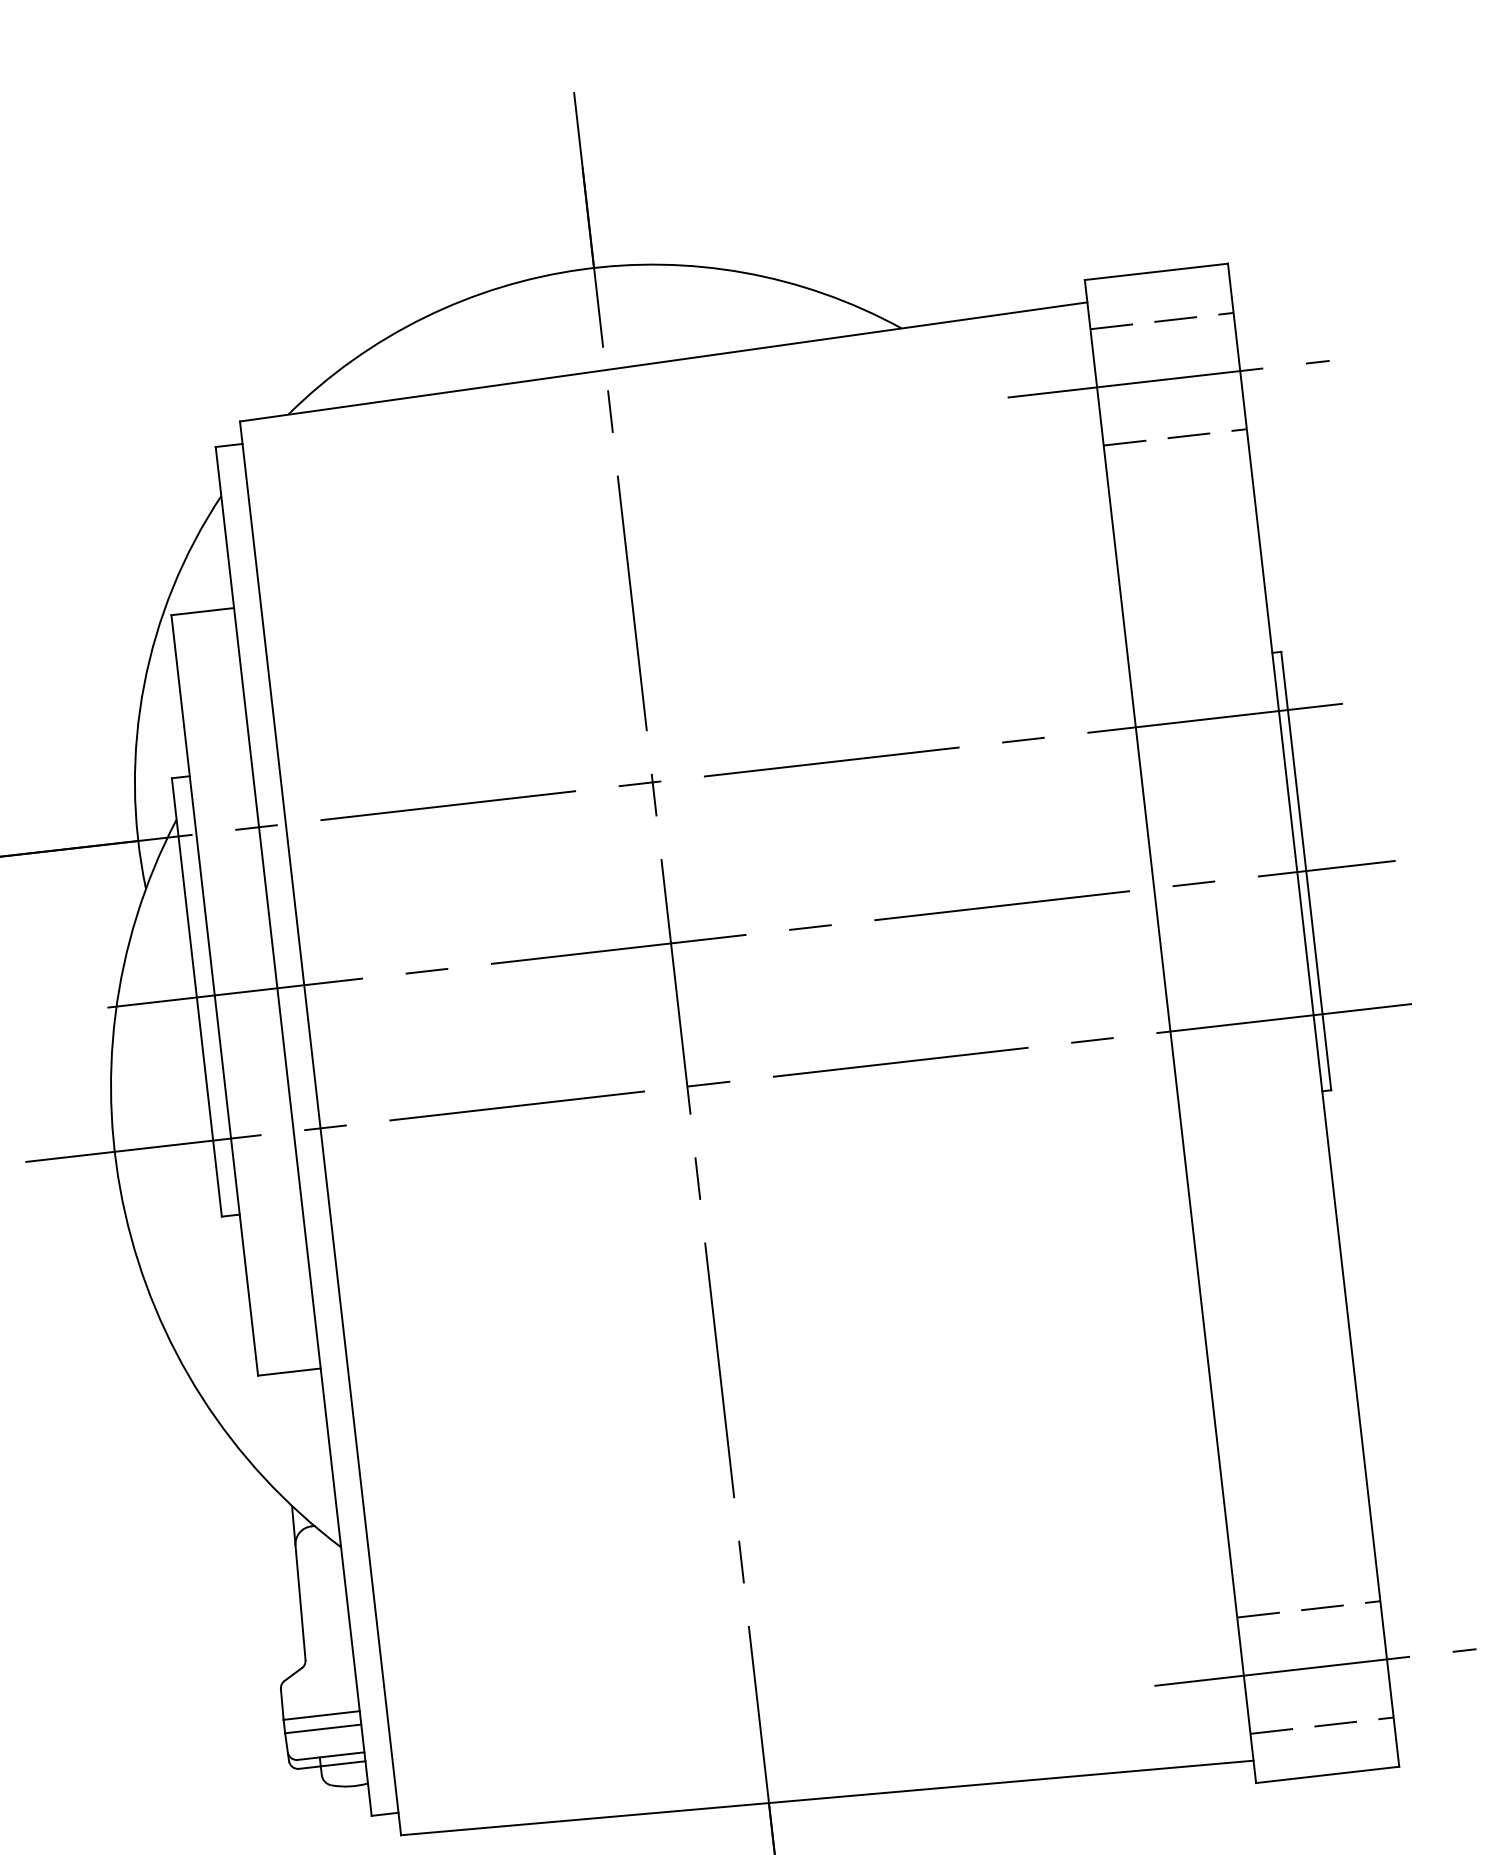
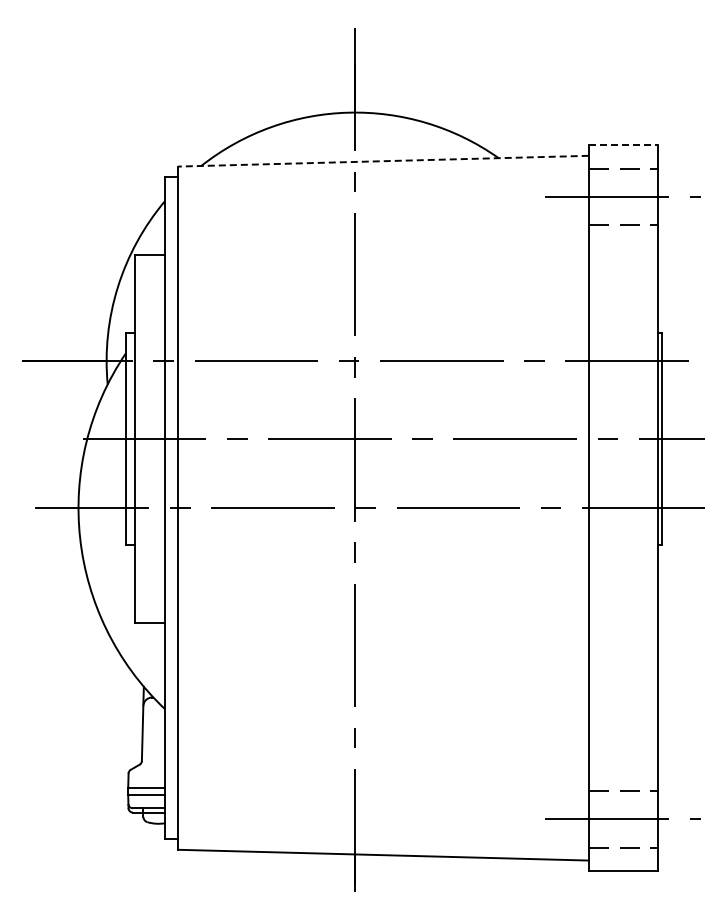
line: (1156, 272) -> (623, 145), solid -> dashed
line: (662, 362) -> (382, 161), solid -> dashed

